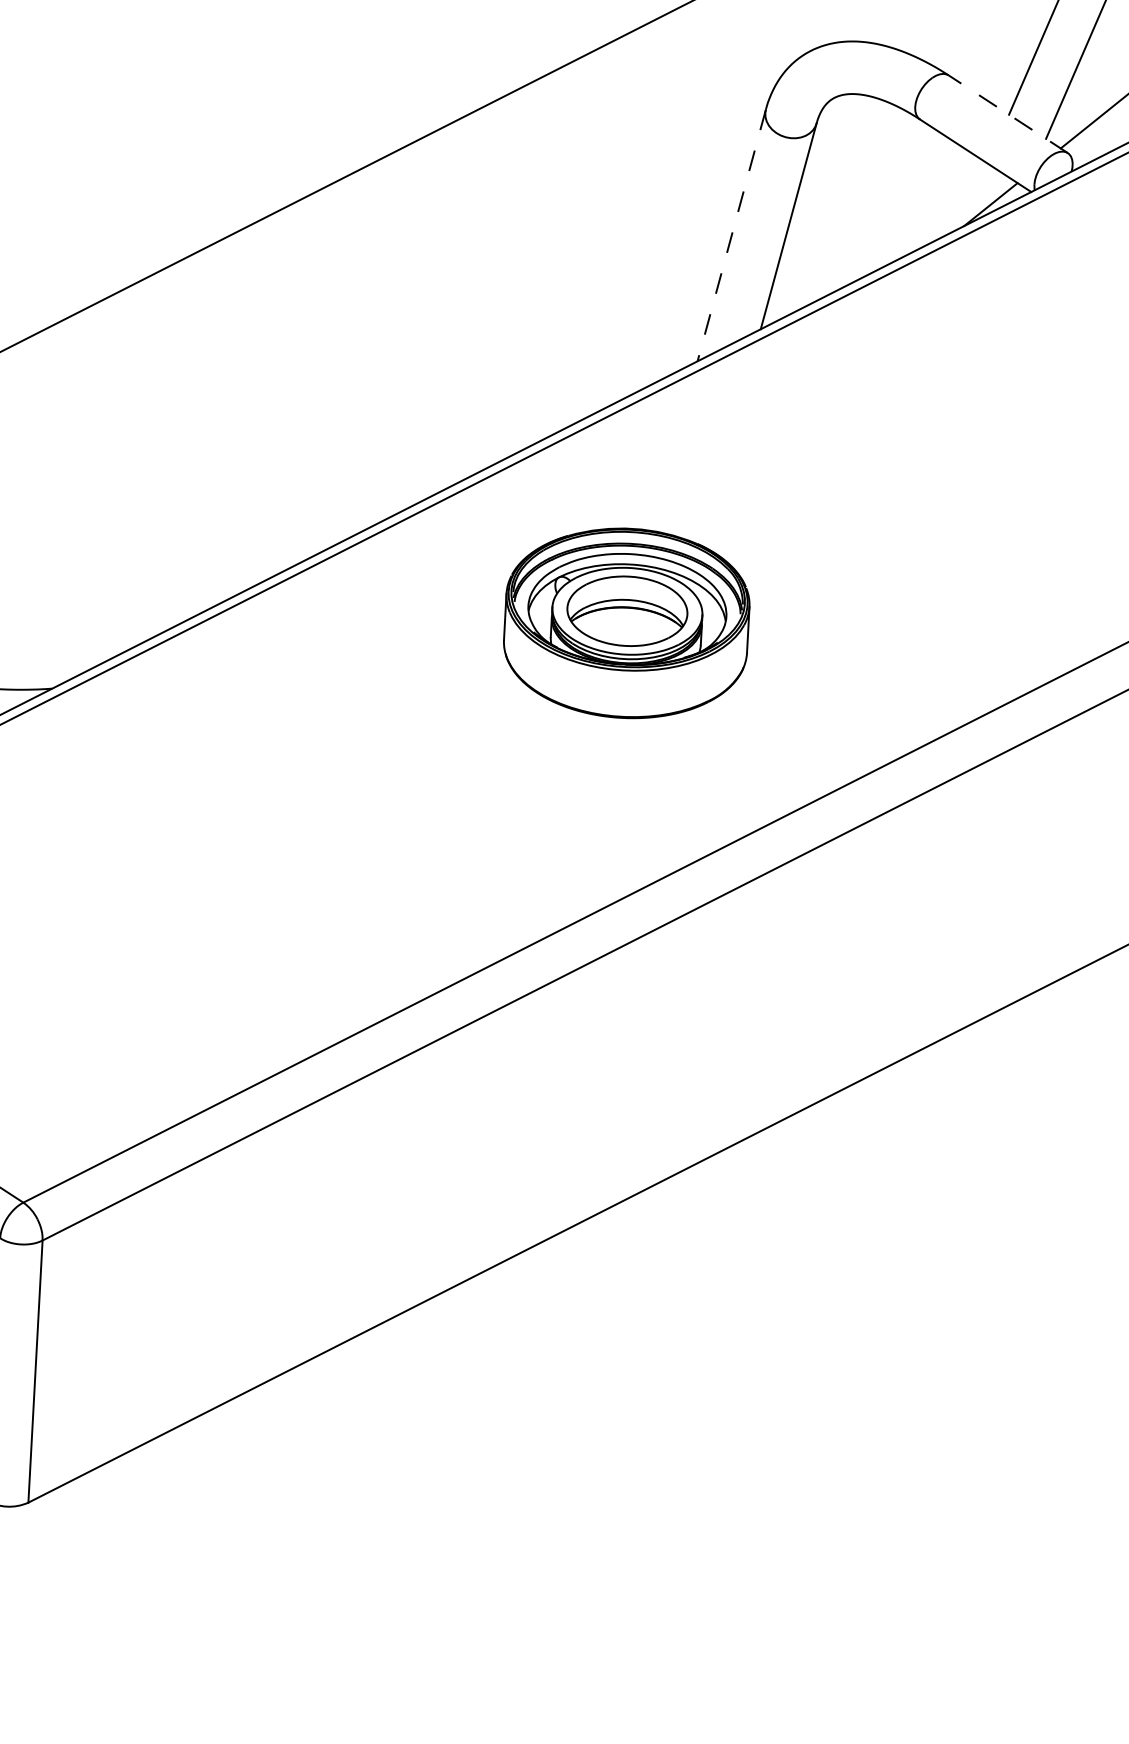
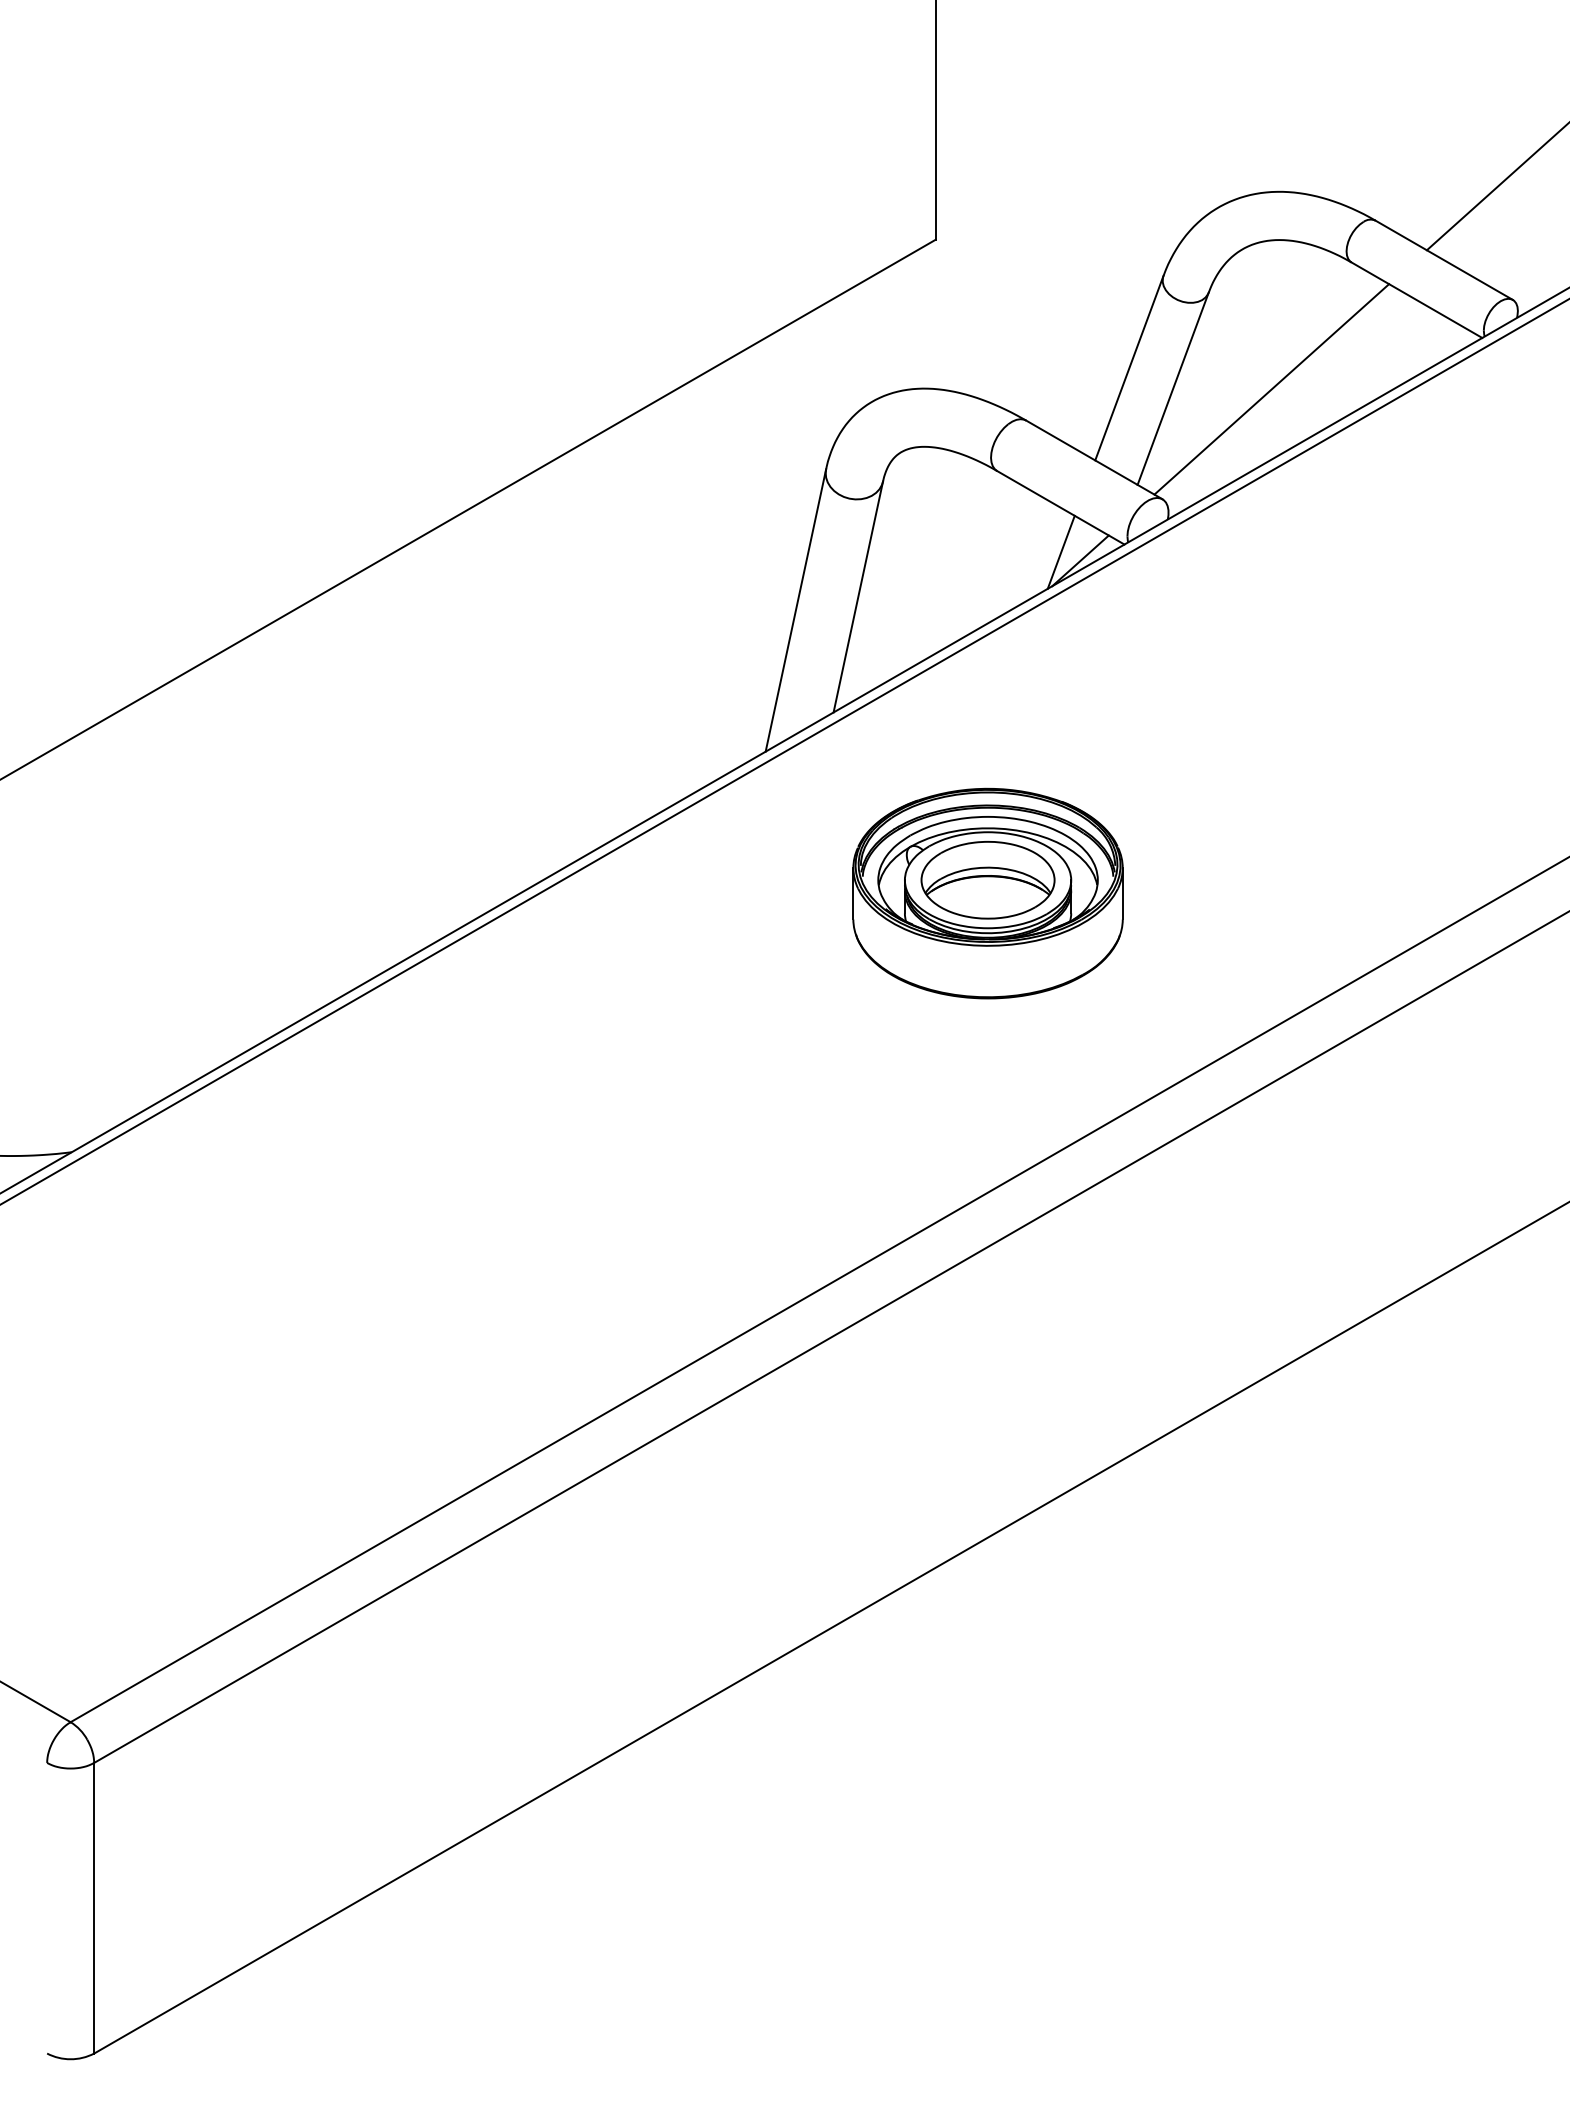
line: (1008, 113) -> (1094, 459), dashed -> solid
line: (973, 195) -> (1060, 551), added
line: (731, 236) -> (795, 611), dashed -> solid
part: (626, 623) -> (987, 893), moved

